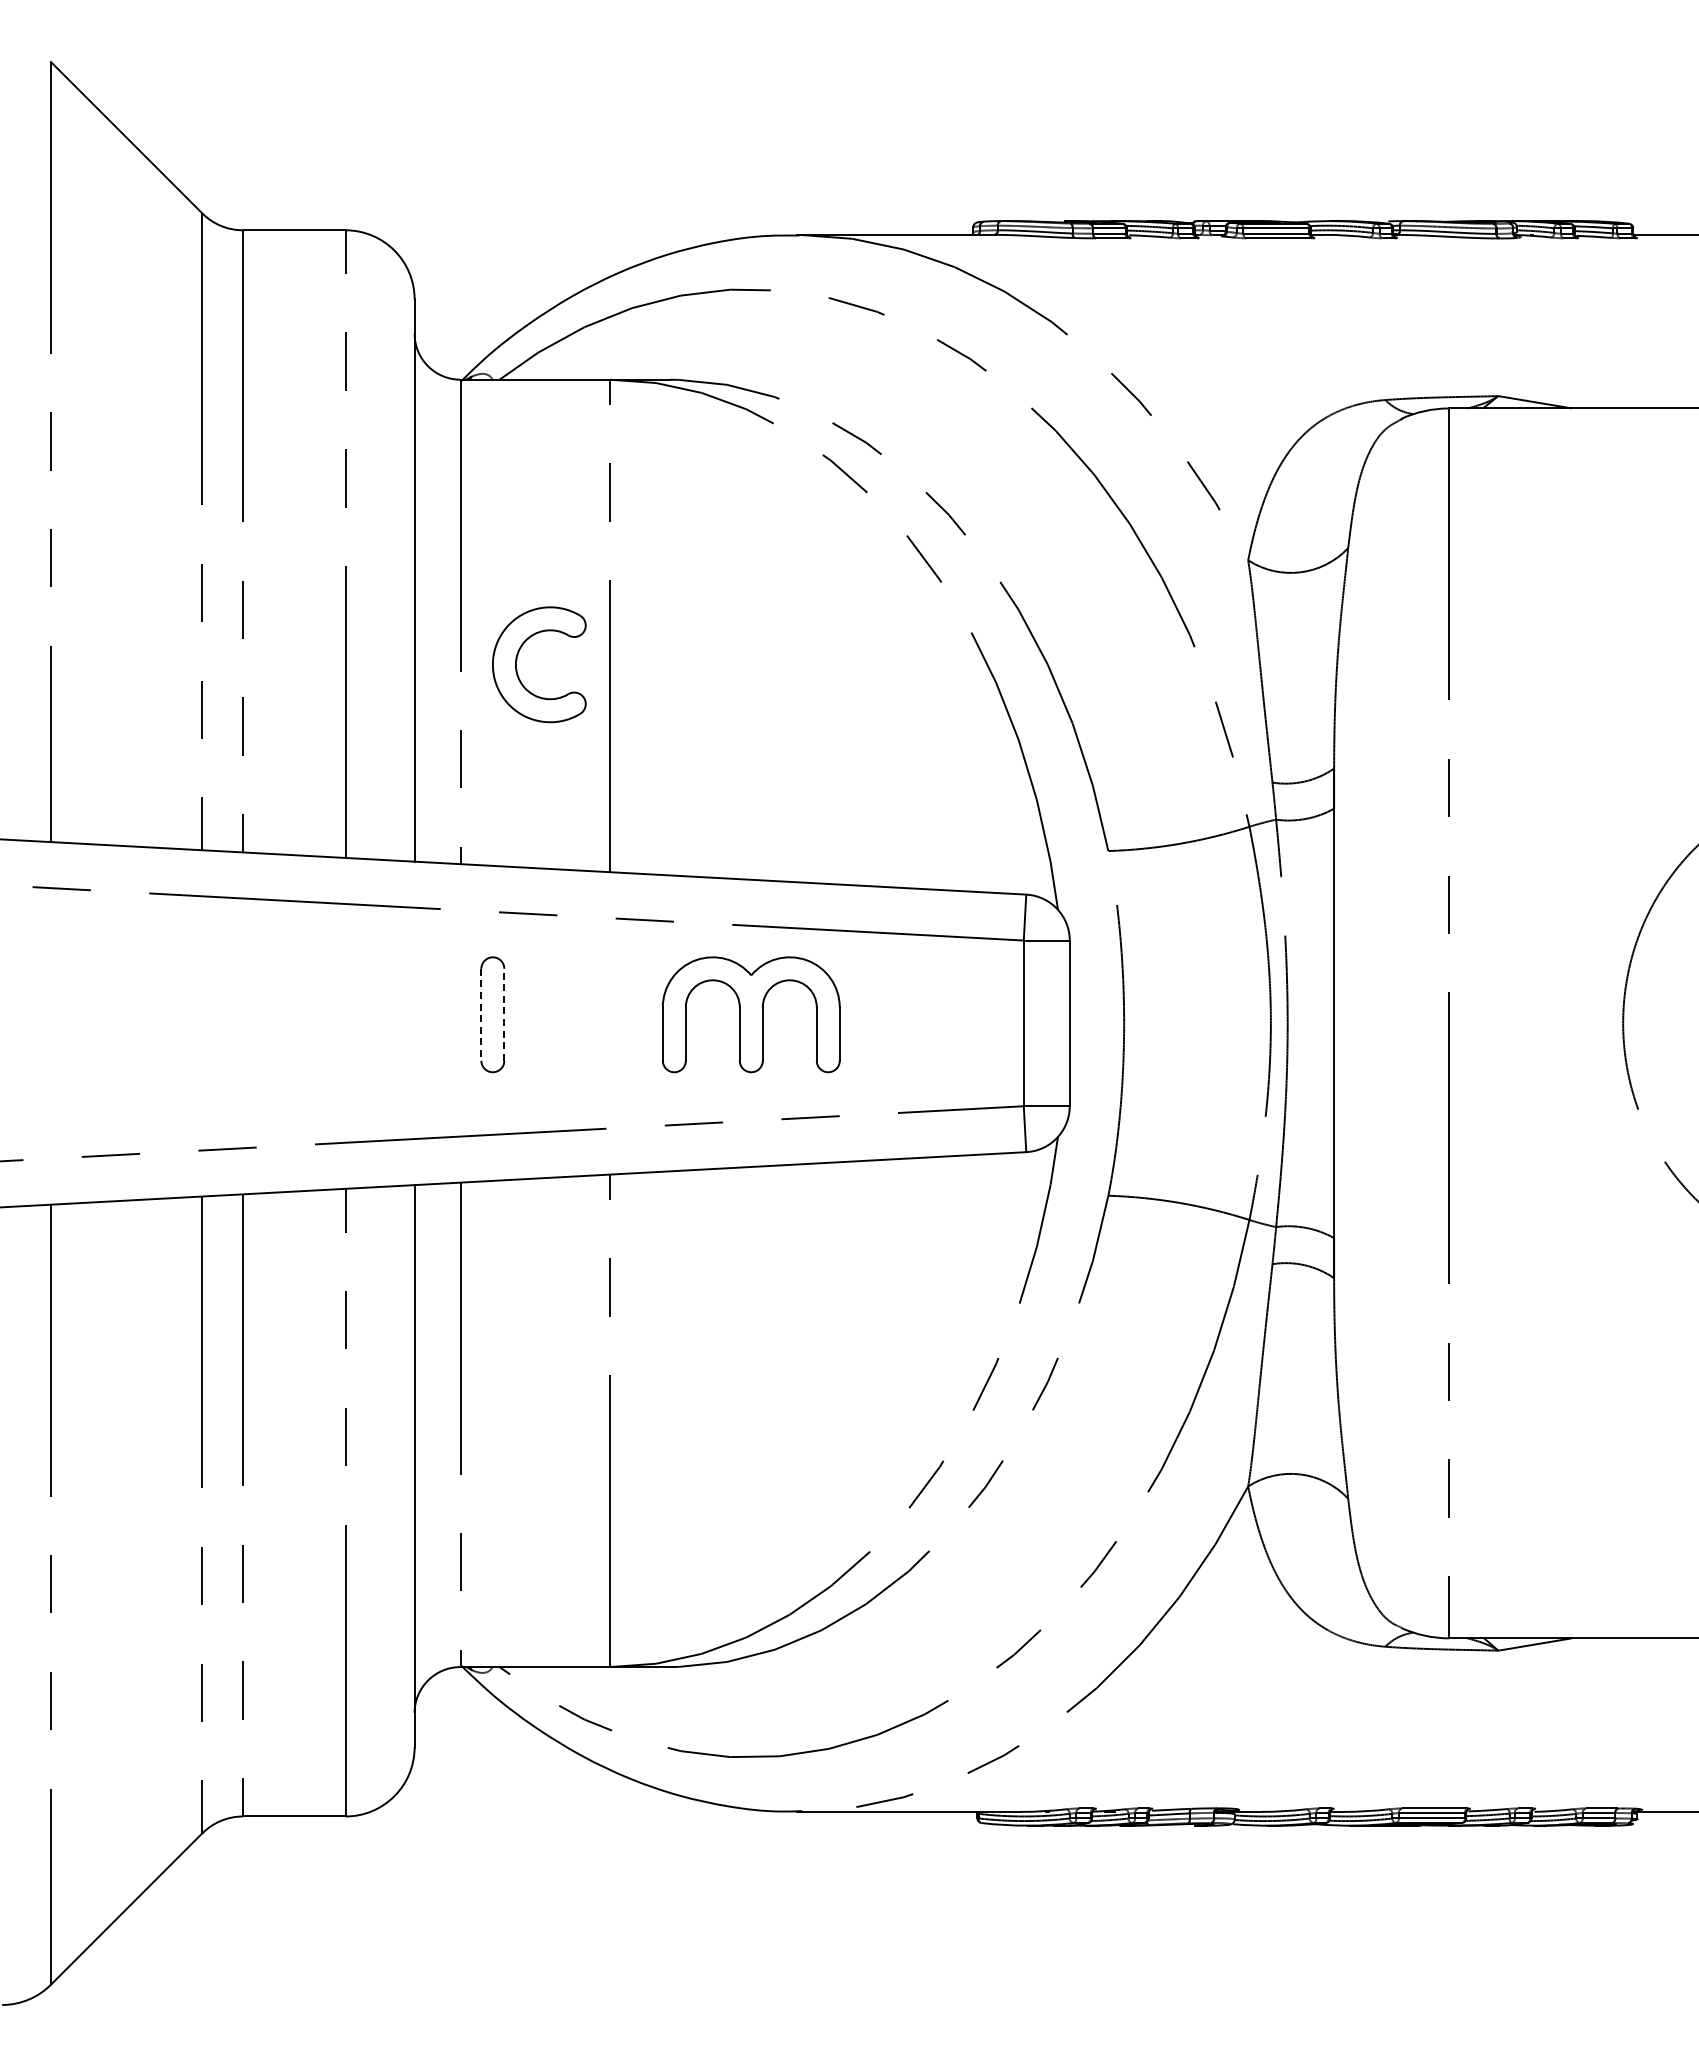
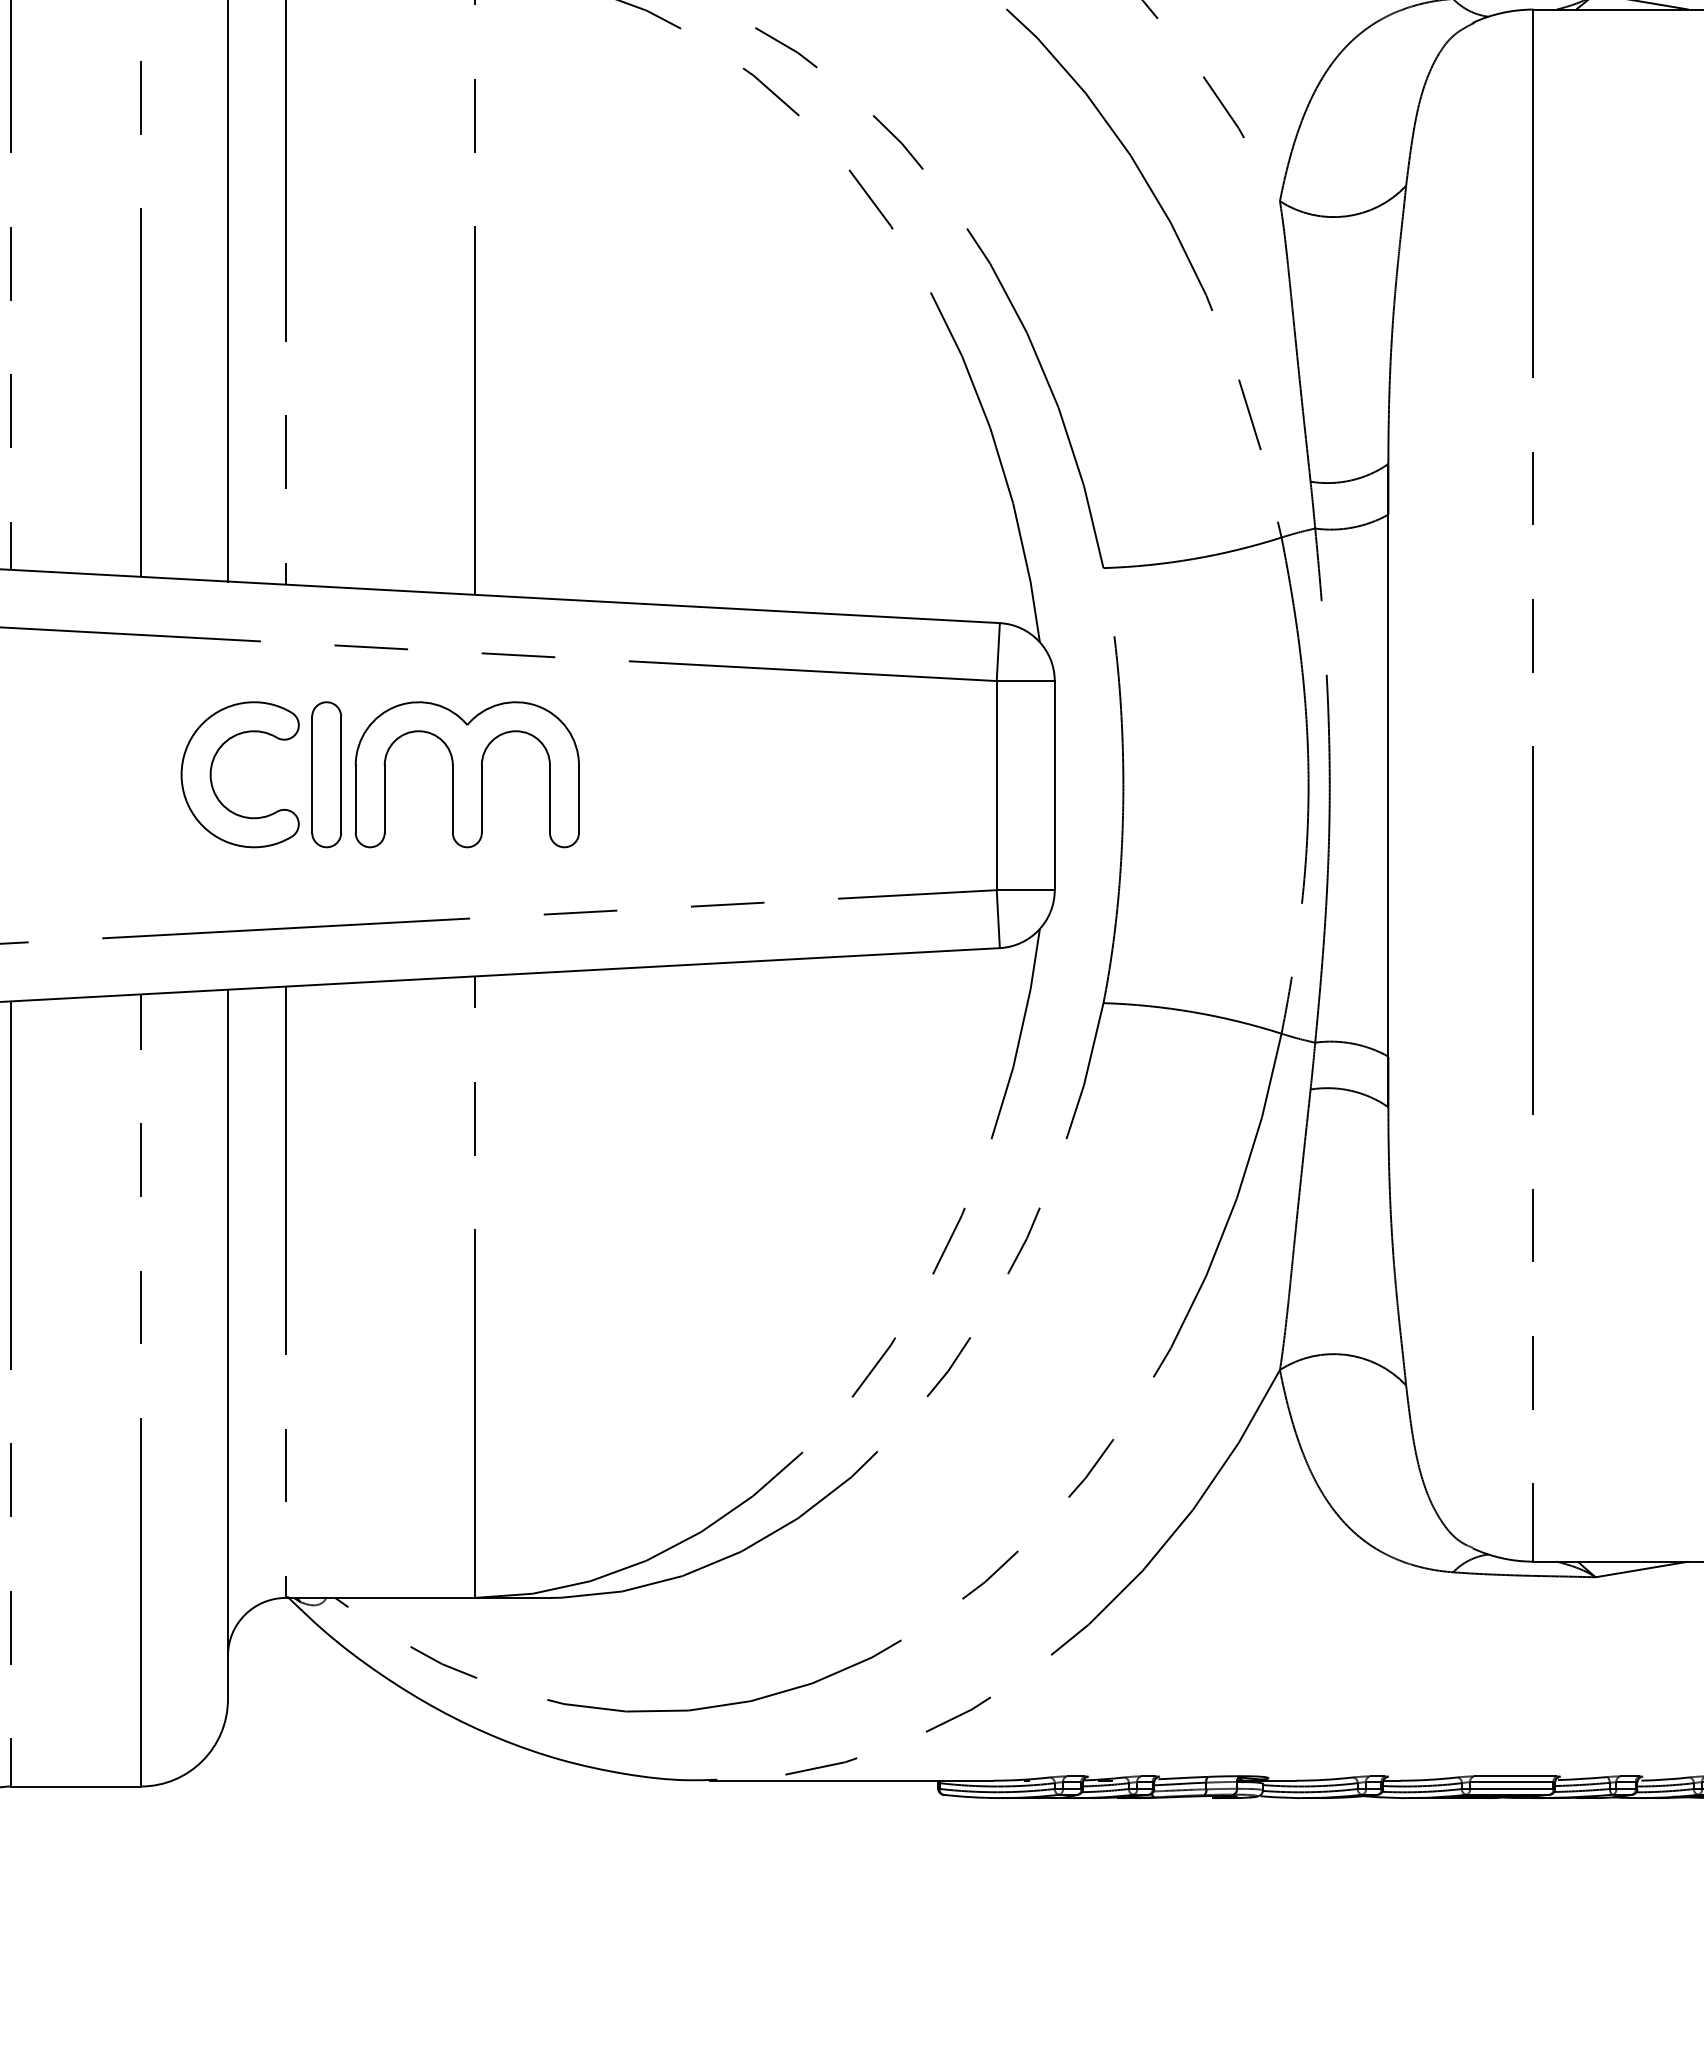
part: (517, 660) -> (212, 769), moved
line: (481, 1014) -> (312, 774), dashed -> solid
line: (504, 1014) -> (341, 774), dashed -> solid
part: (751, 1014) -> (467, 774), moved

